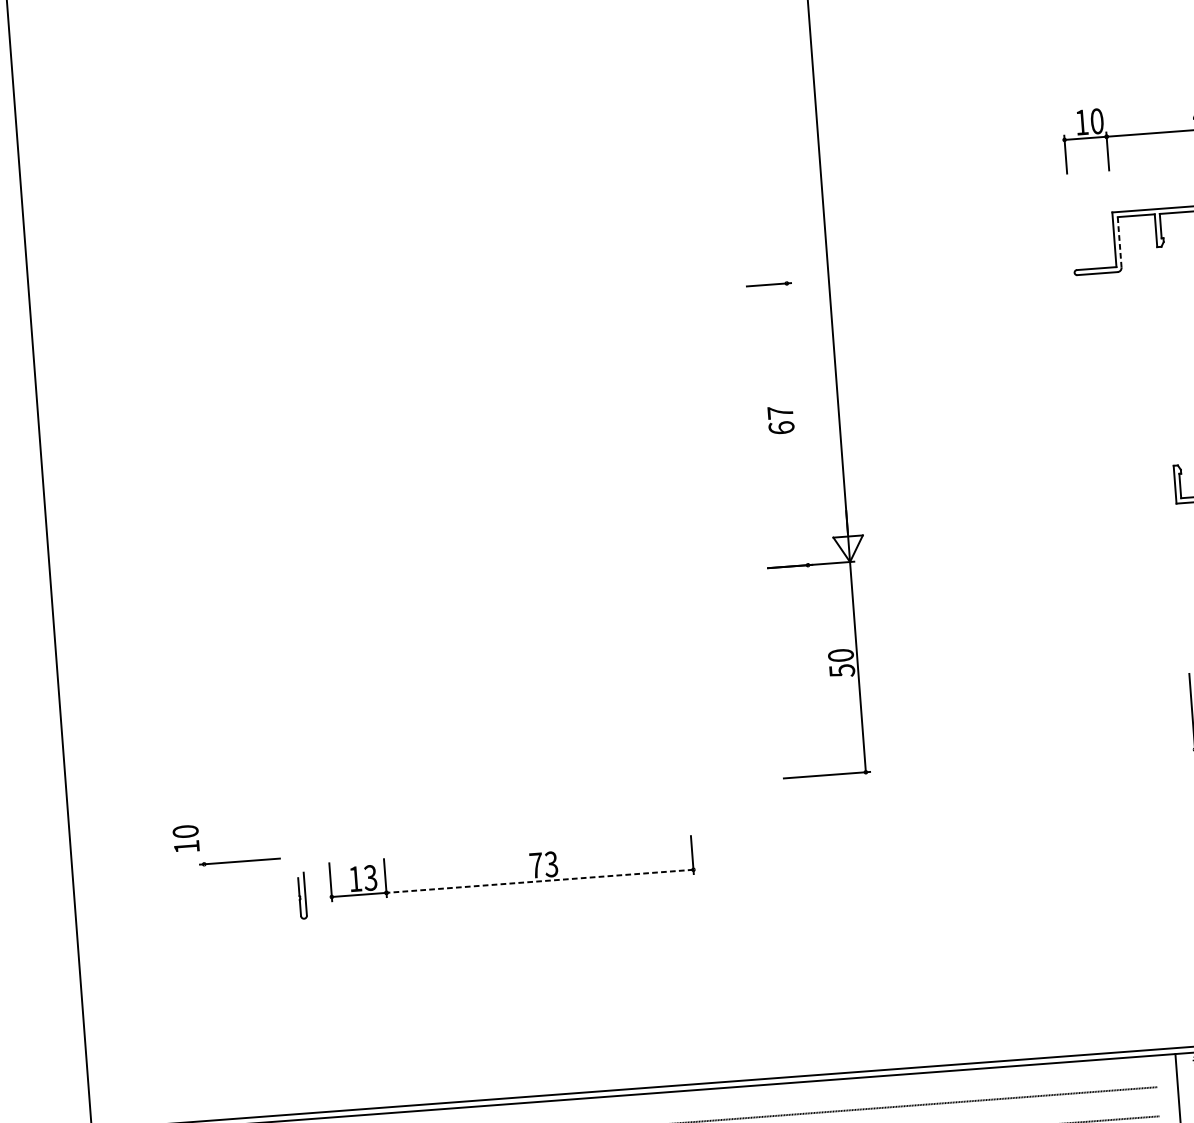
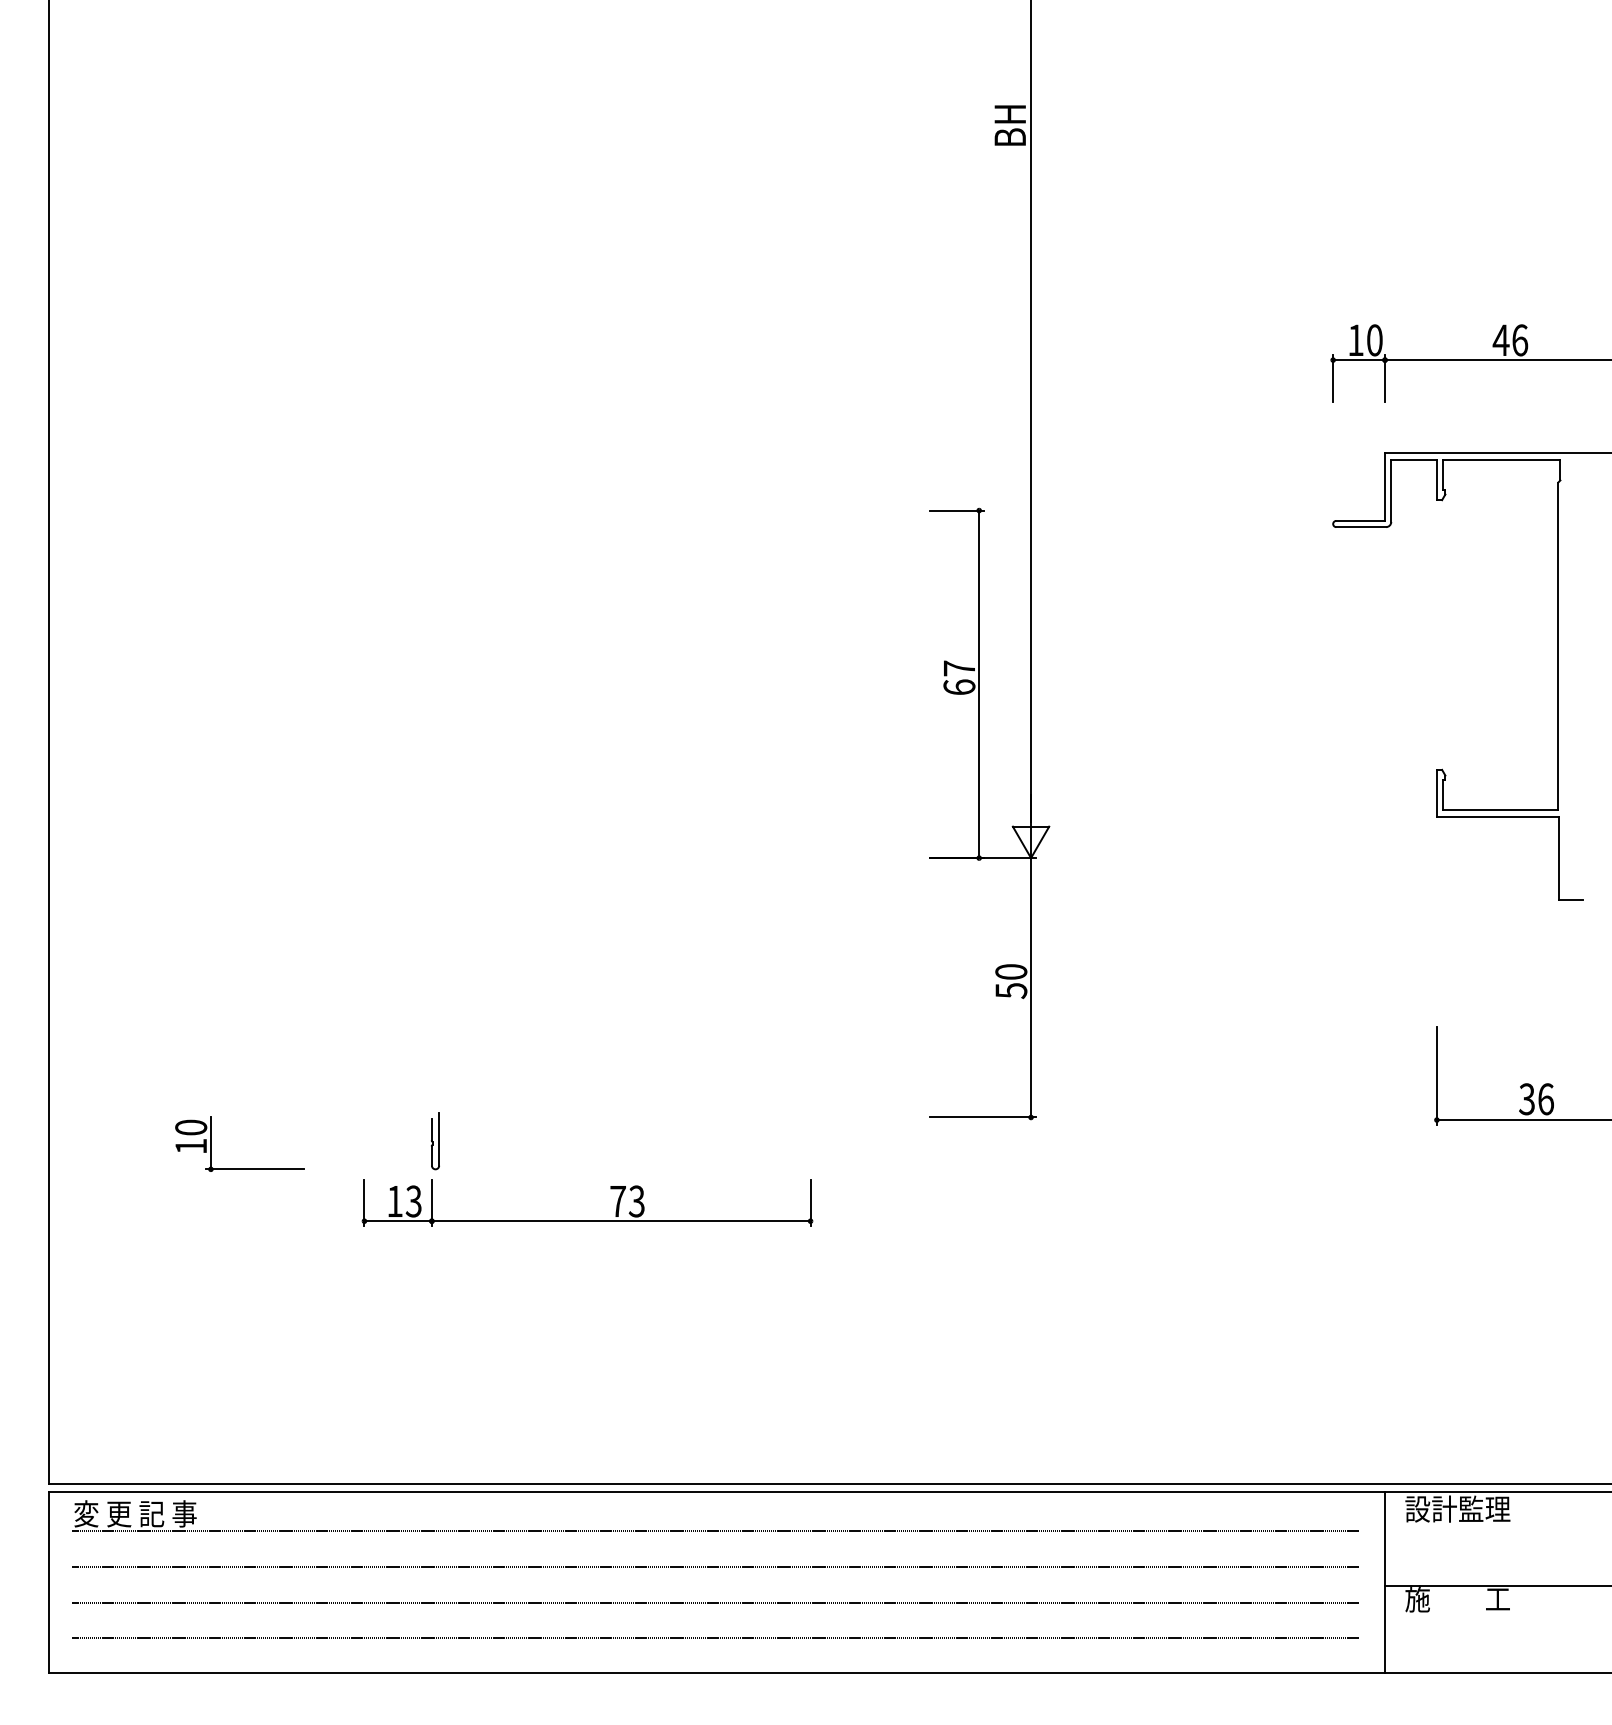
line: (1119, 242) -> (1391, 490), dashed -> solid
line: (797, 424) -> (979, 684), added
line: (202, 843) -> (210, 1143), added
line: (539, 881) -> (620, 1221), dashed -> solid
part: (301, 896) -> (434, 1141), moved

